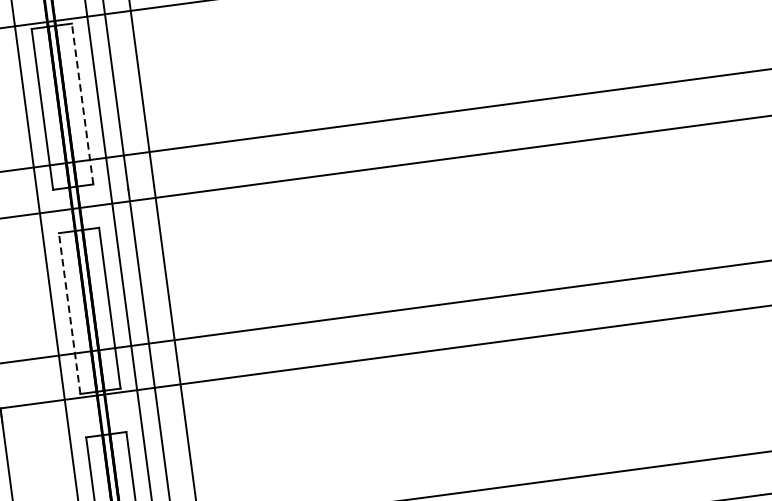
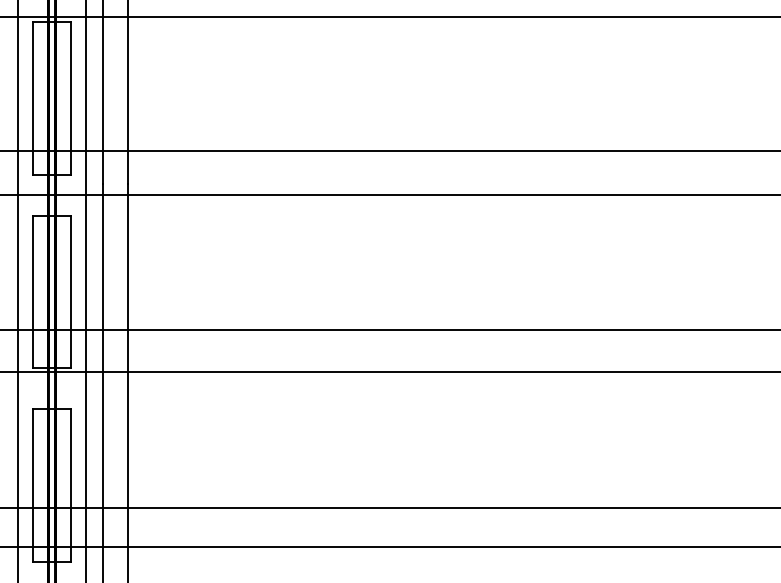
line: (82, 103) -> (71, 97), dashed -> solid
line: (69, 313) -> (32, 291), dashed -> solid

